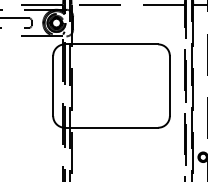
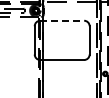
line: (112, 43) -> (62, 20), solid -> dashed

